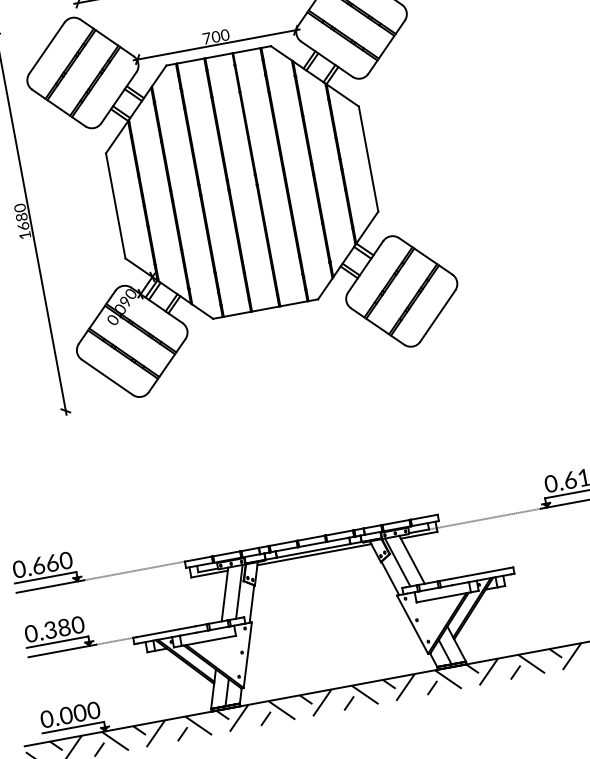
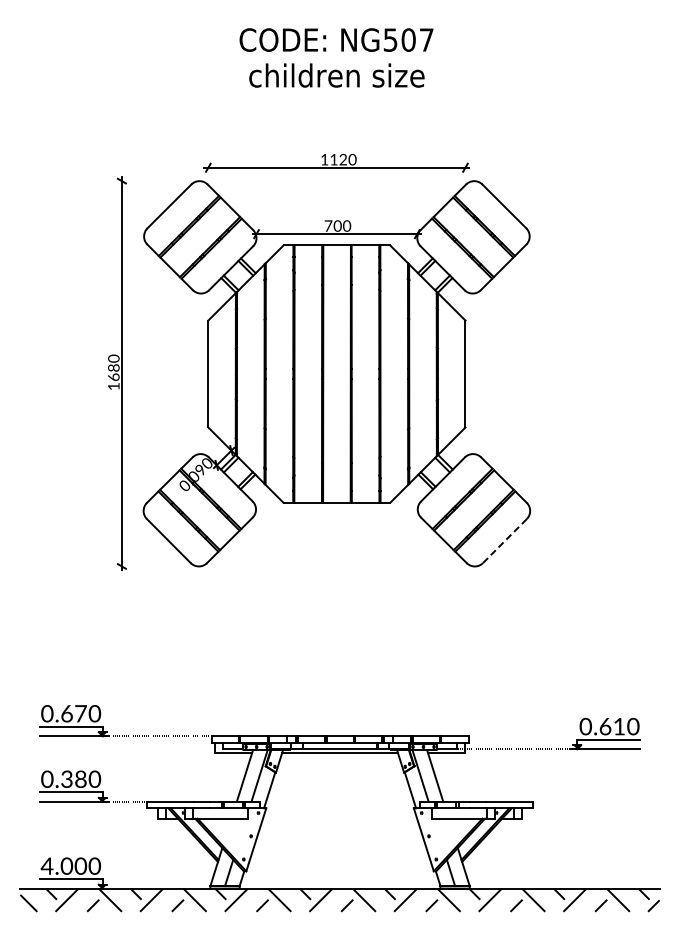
line: (437, 316) -> (504, 541), solid -> dashed
text: (51, 562) -> (80, 713), 0.660 -> 0.670
text: (46, 718) -> (46, 865), 0.000 -> 4.000

